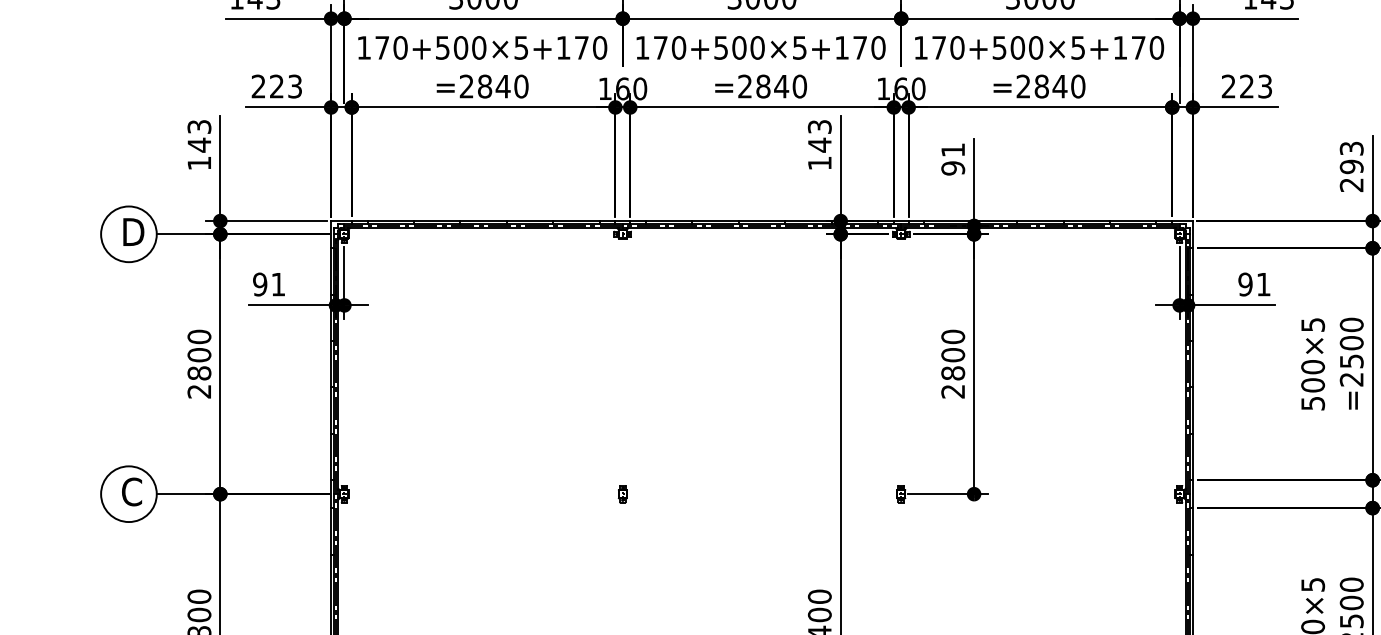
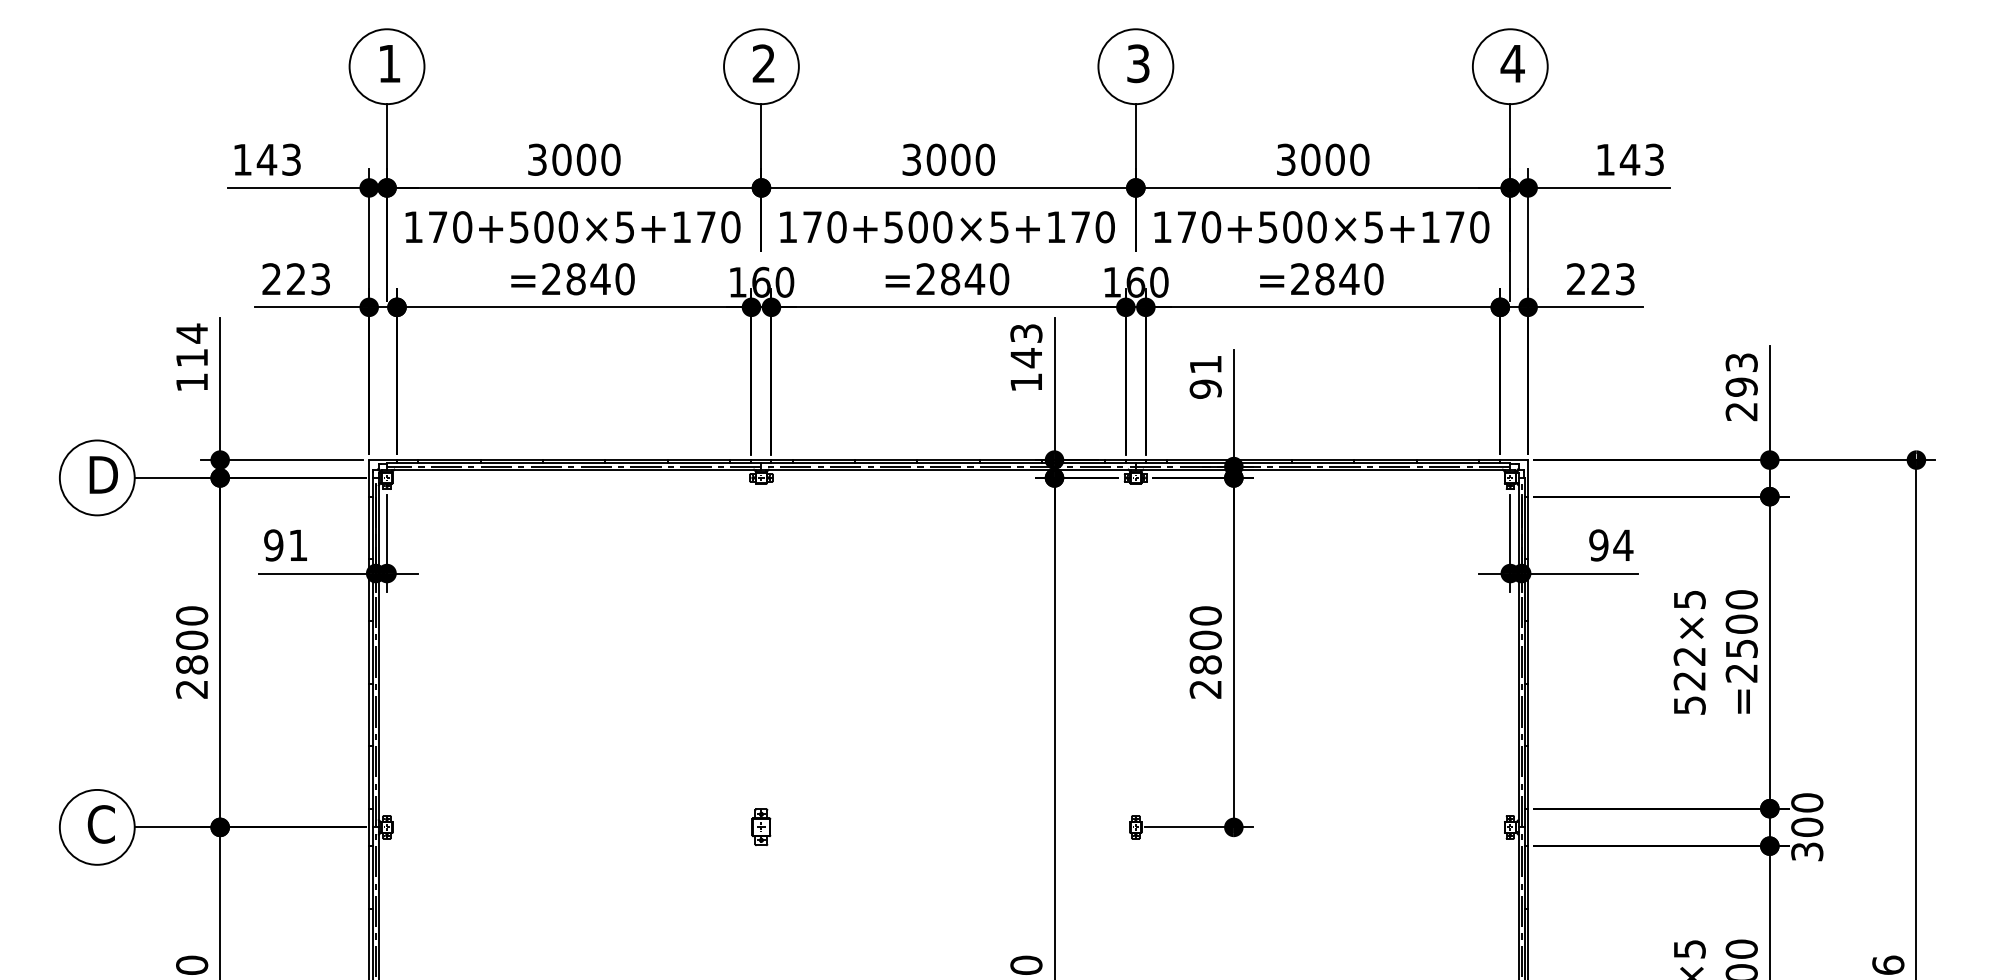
text: (199, 135) -> (192, 345), 143 -> 114
text: (1263, 283) -> (1623, 544), 91 -> 94
text: (1312, 376) -> (1689, 668), 500×5 -> 522×5
part: (622, 494) -> (761, 827), size x1.6

